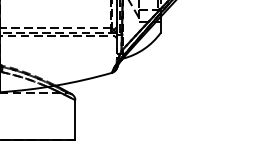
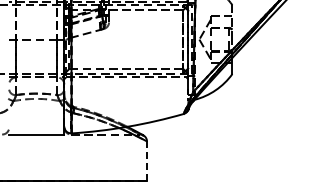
line: (74, 120) -> (146, 161), solid -> dashed

